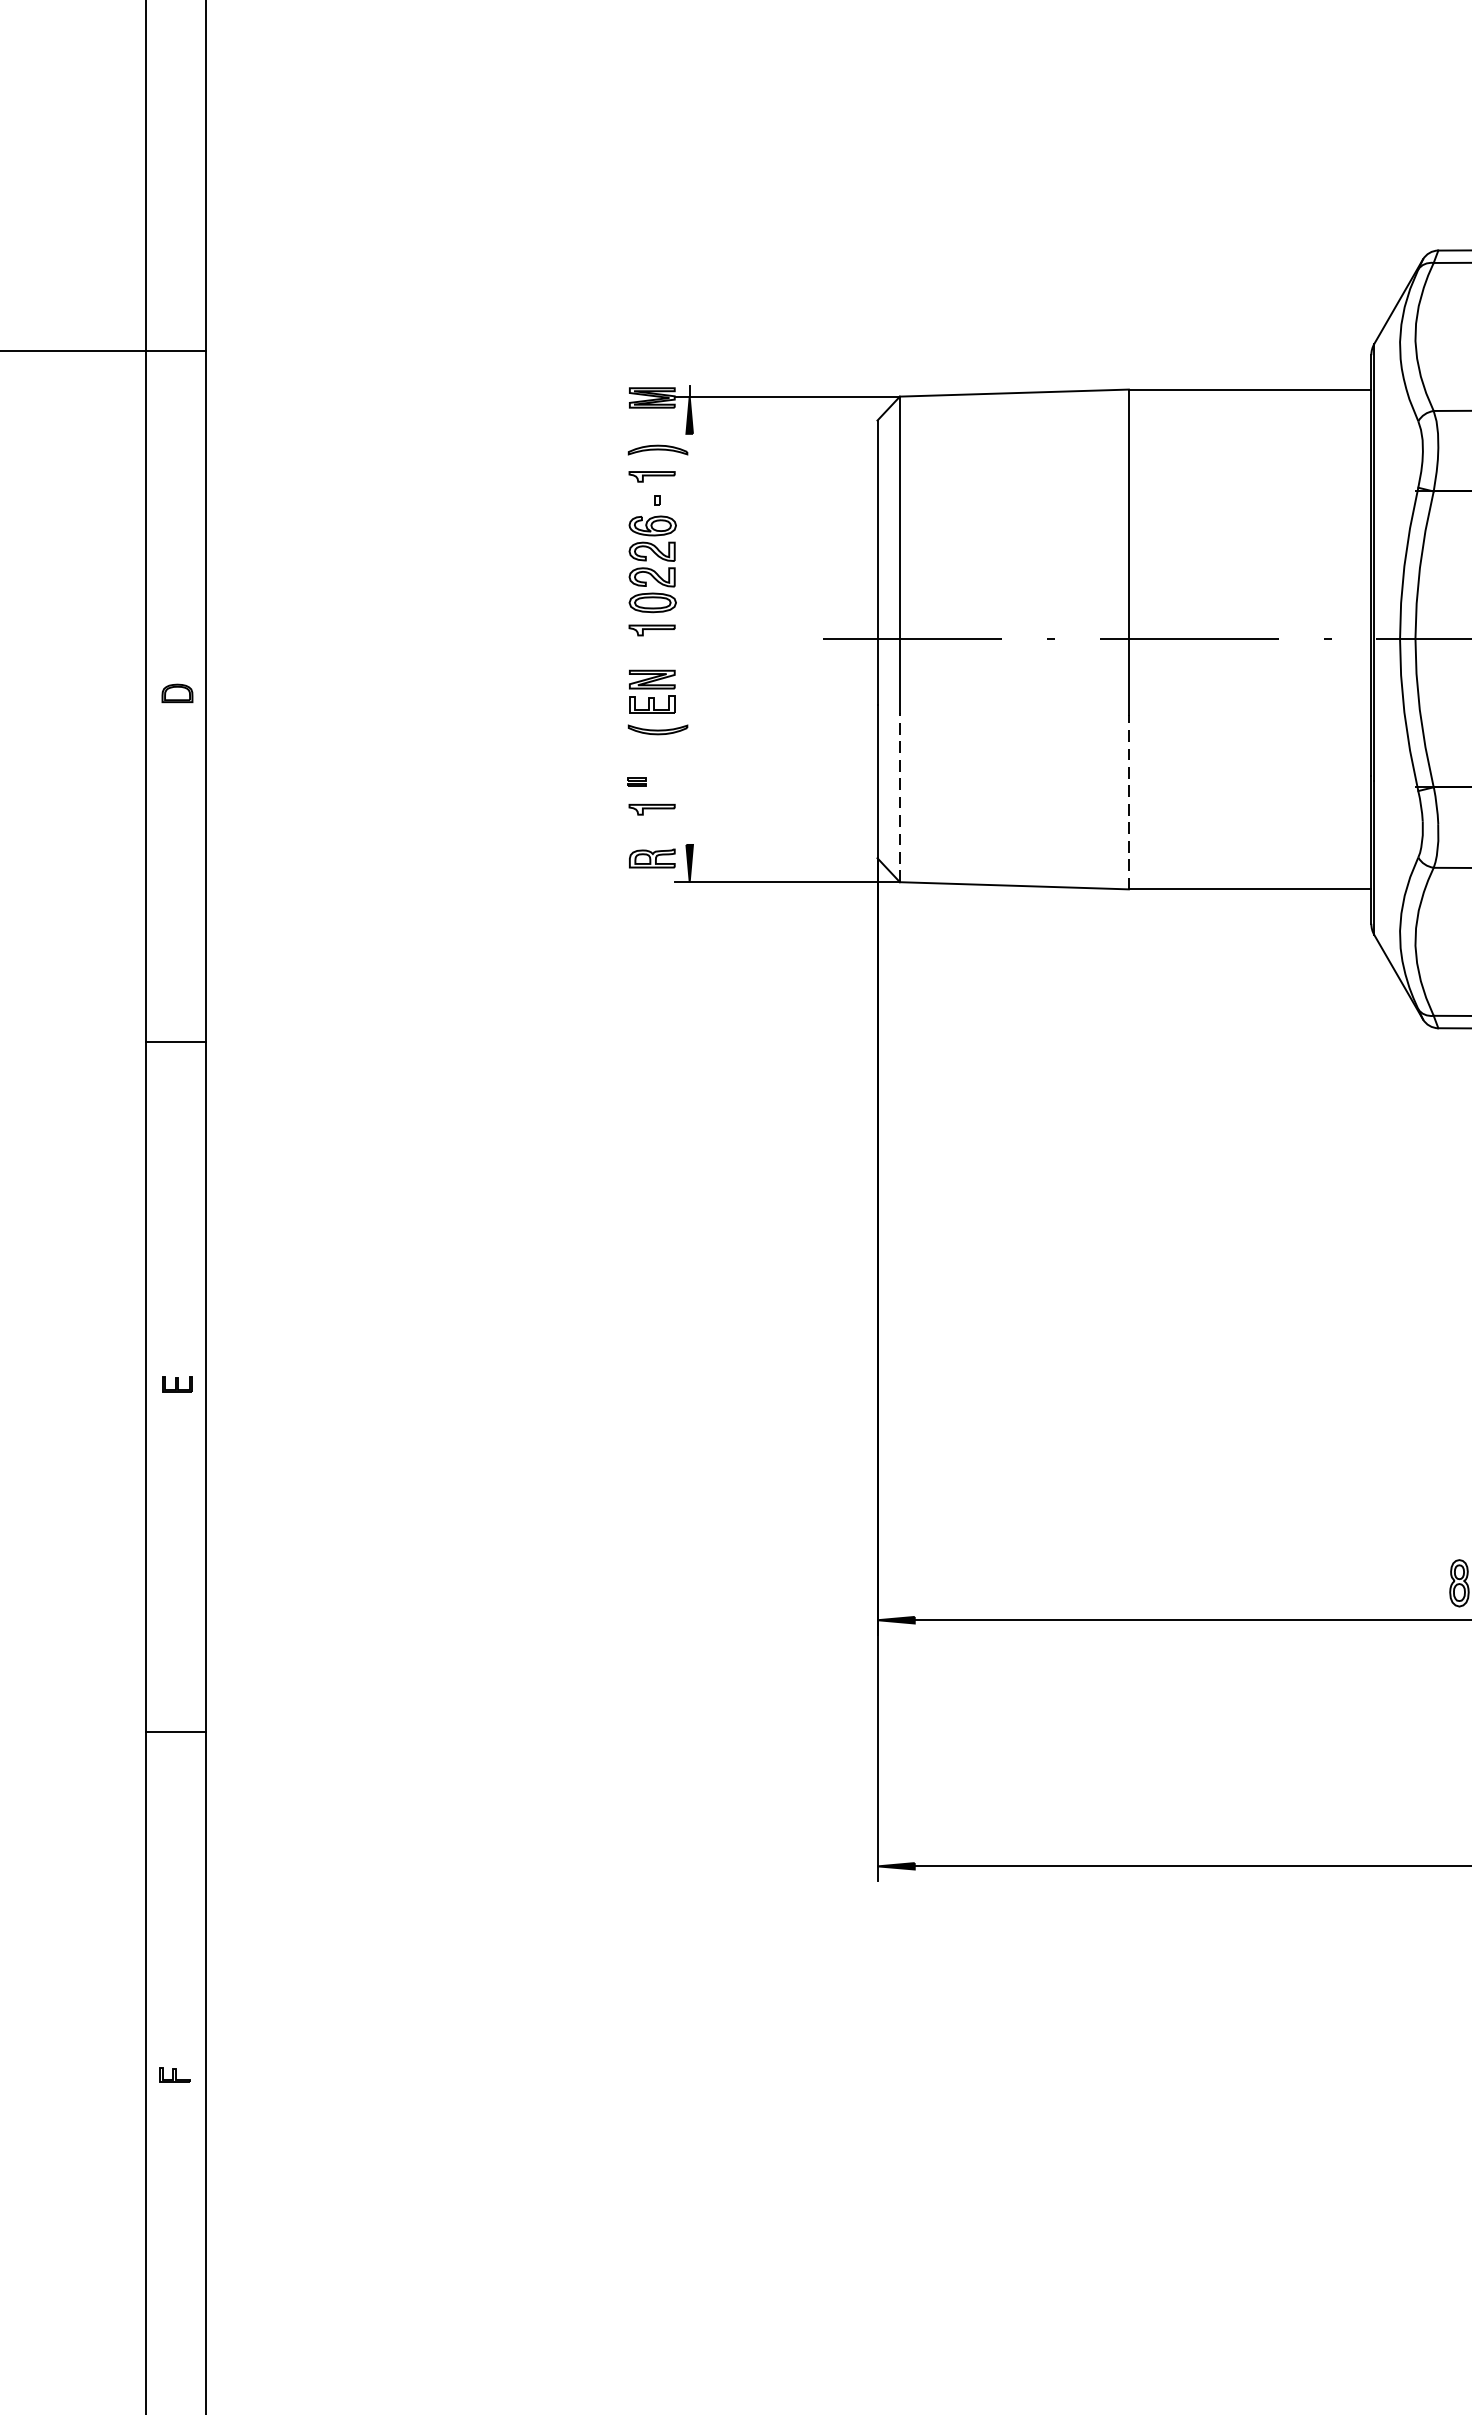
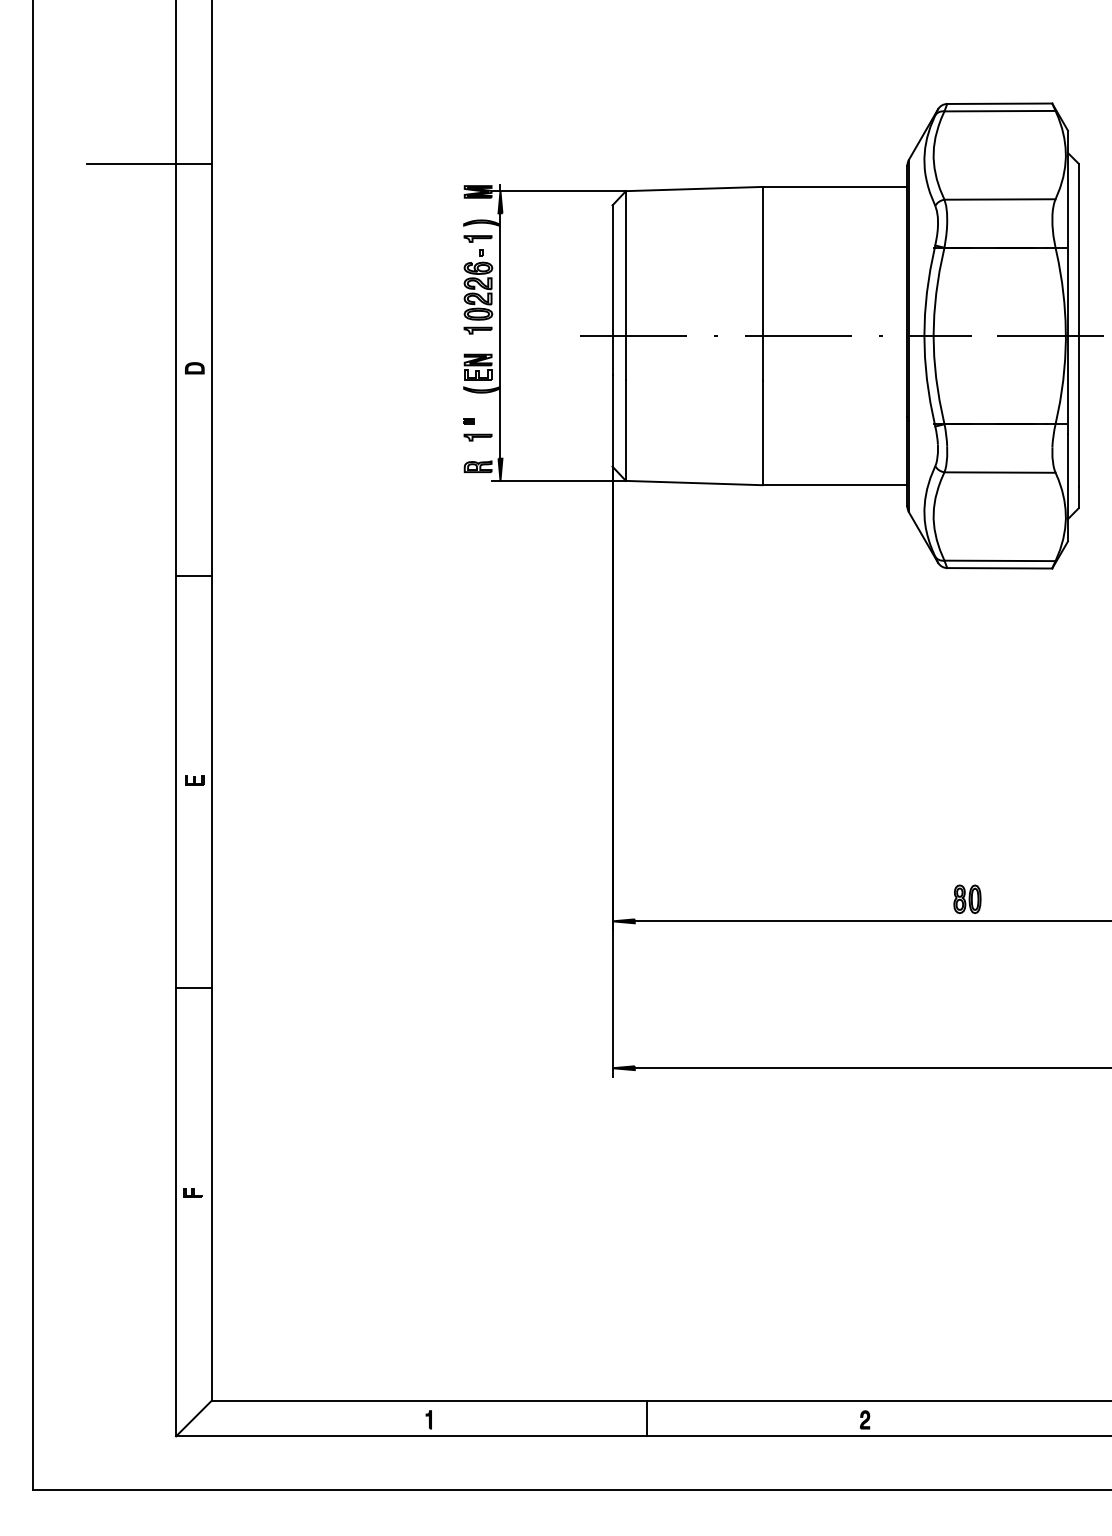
line: (689, 638) -> (500, 335), added
line: (899, 797) -> (625, 430), dashed -> solid
line: (1128, 801) -> (762, 432), dashed -> solid

